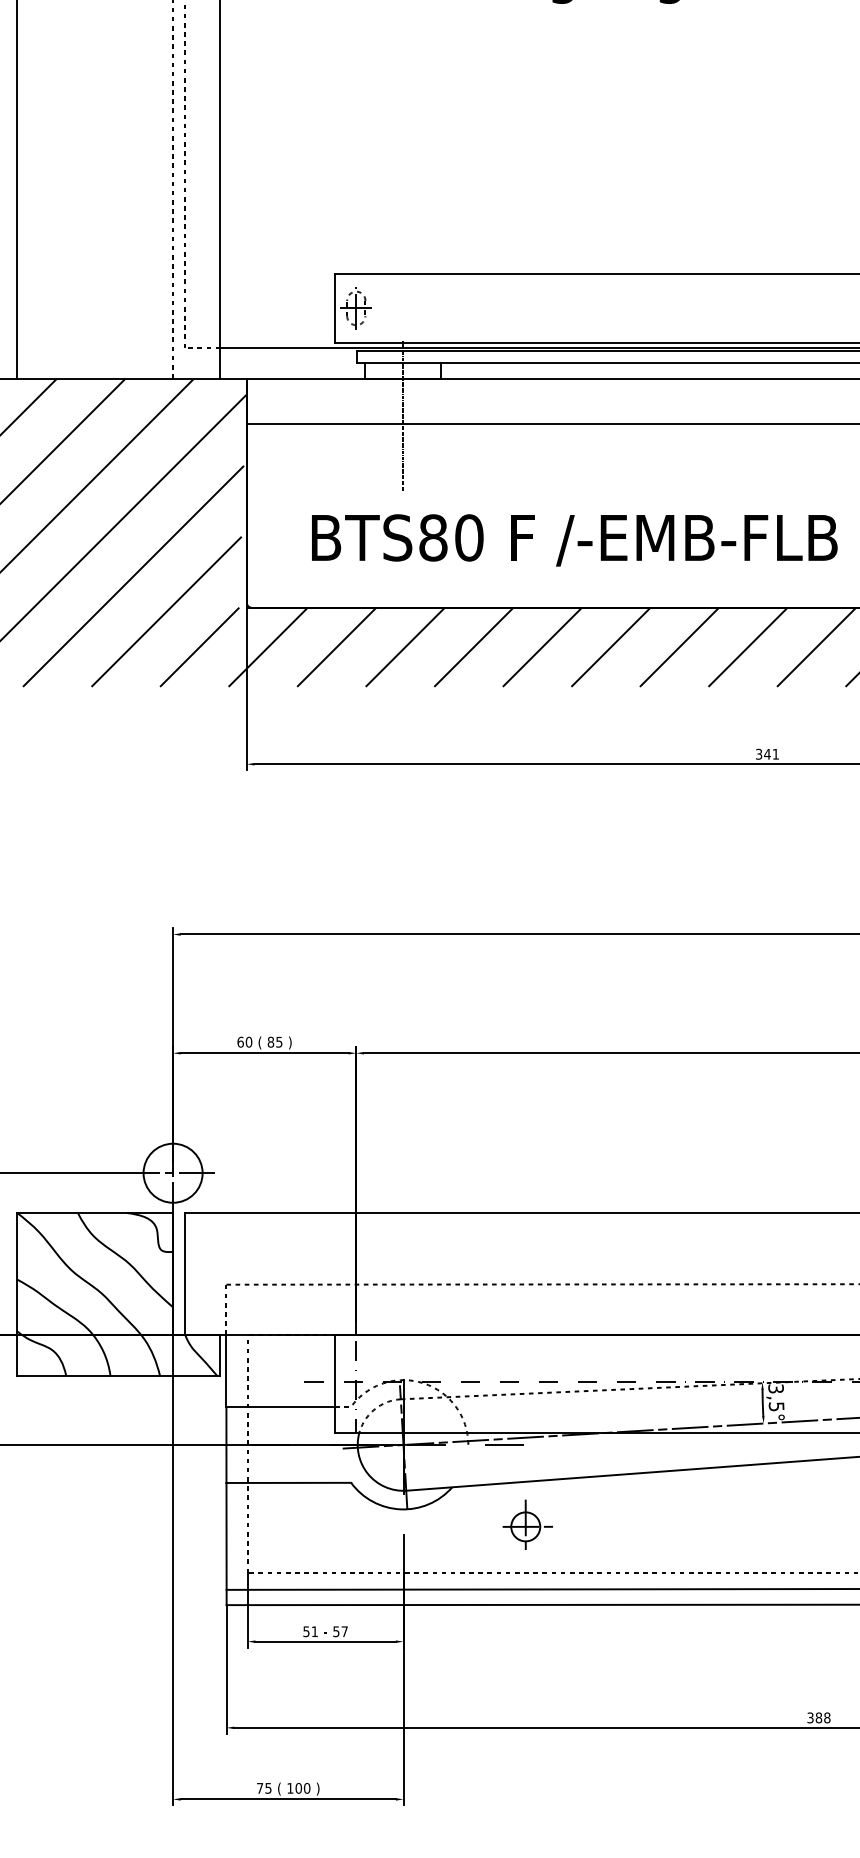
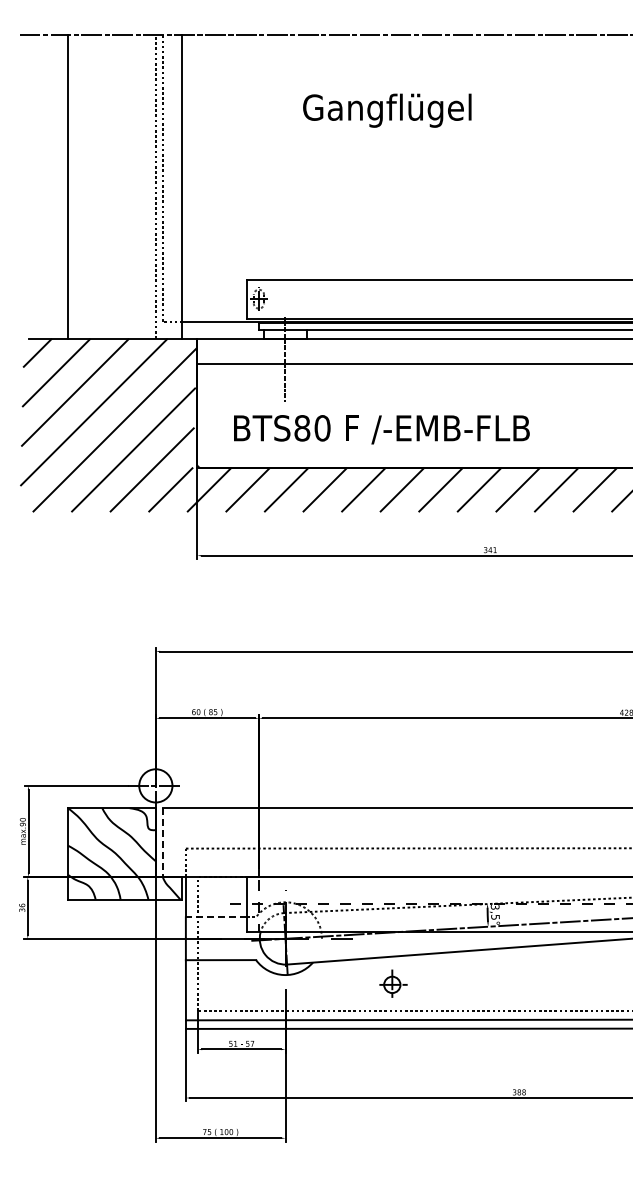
line: (184, 1275) -> (162, 843), solid -> dashed
line: (280, 1407) -> (216, 917), solid -> dashed
part: (527, 1524) -> (393, 983), moved

